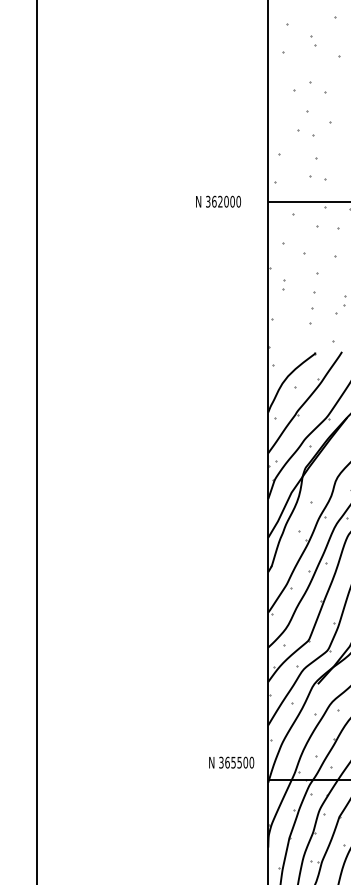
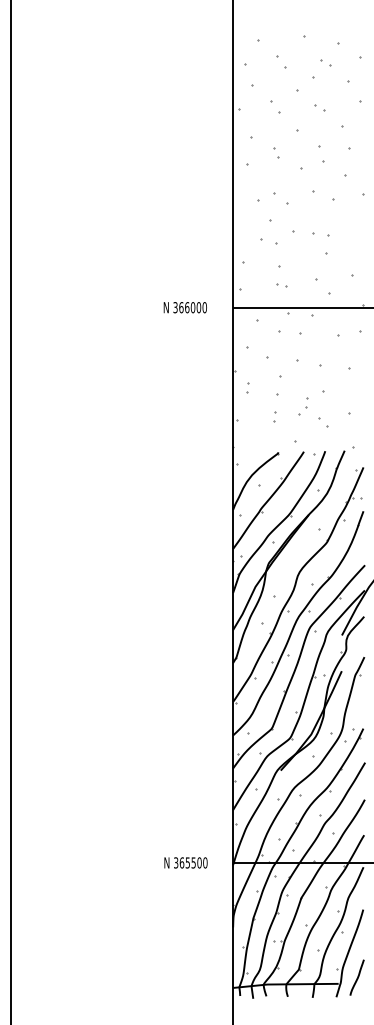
part: (318, 178) -> (281, 285), size x0.62
text: (220, 201) -> (187, 307), 362000 -> 366000
part: (311, 315) -> (274, 416), size x0.62
text: (231, 762) -> (185, 862), moved

